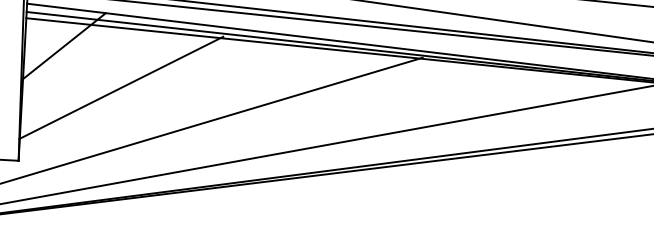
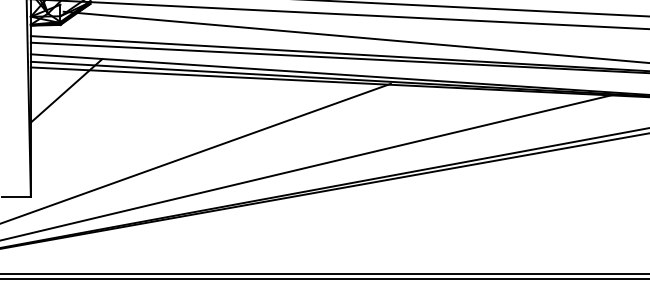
line: (120, 87) -> (119, 125), removed

